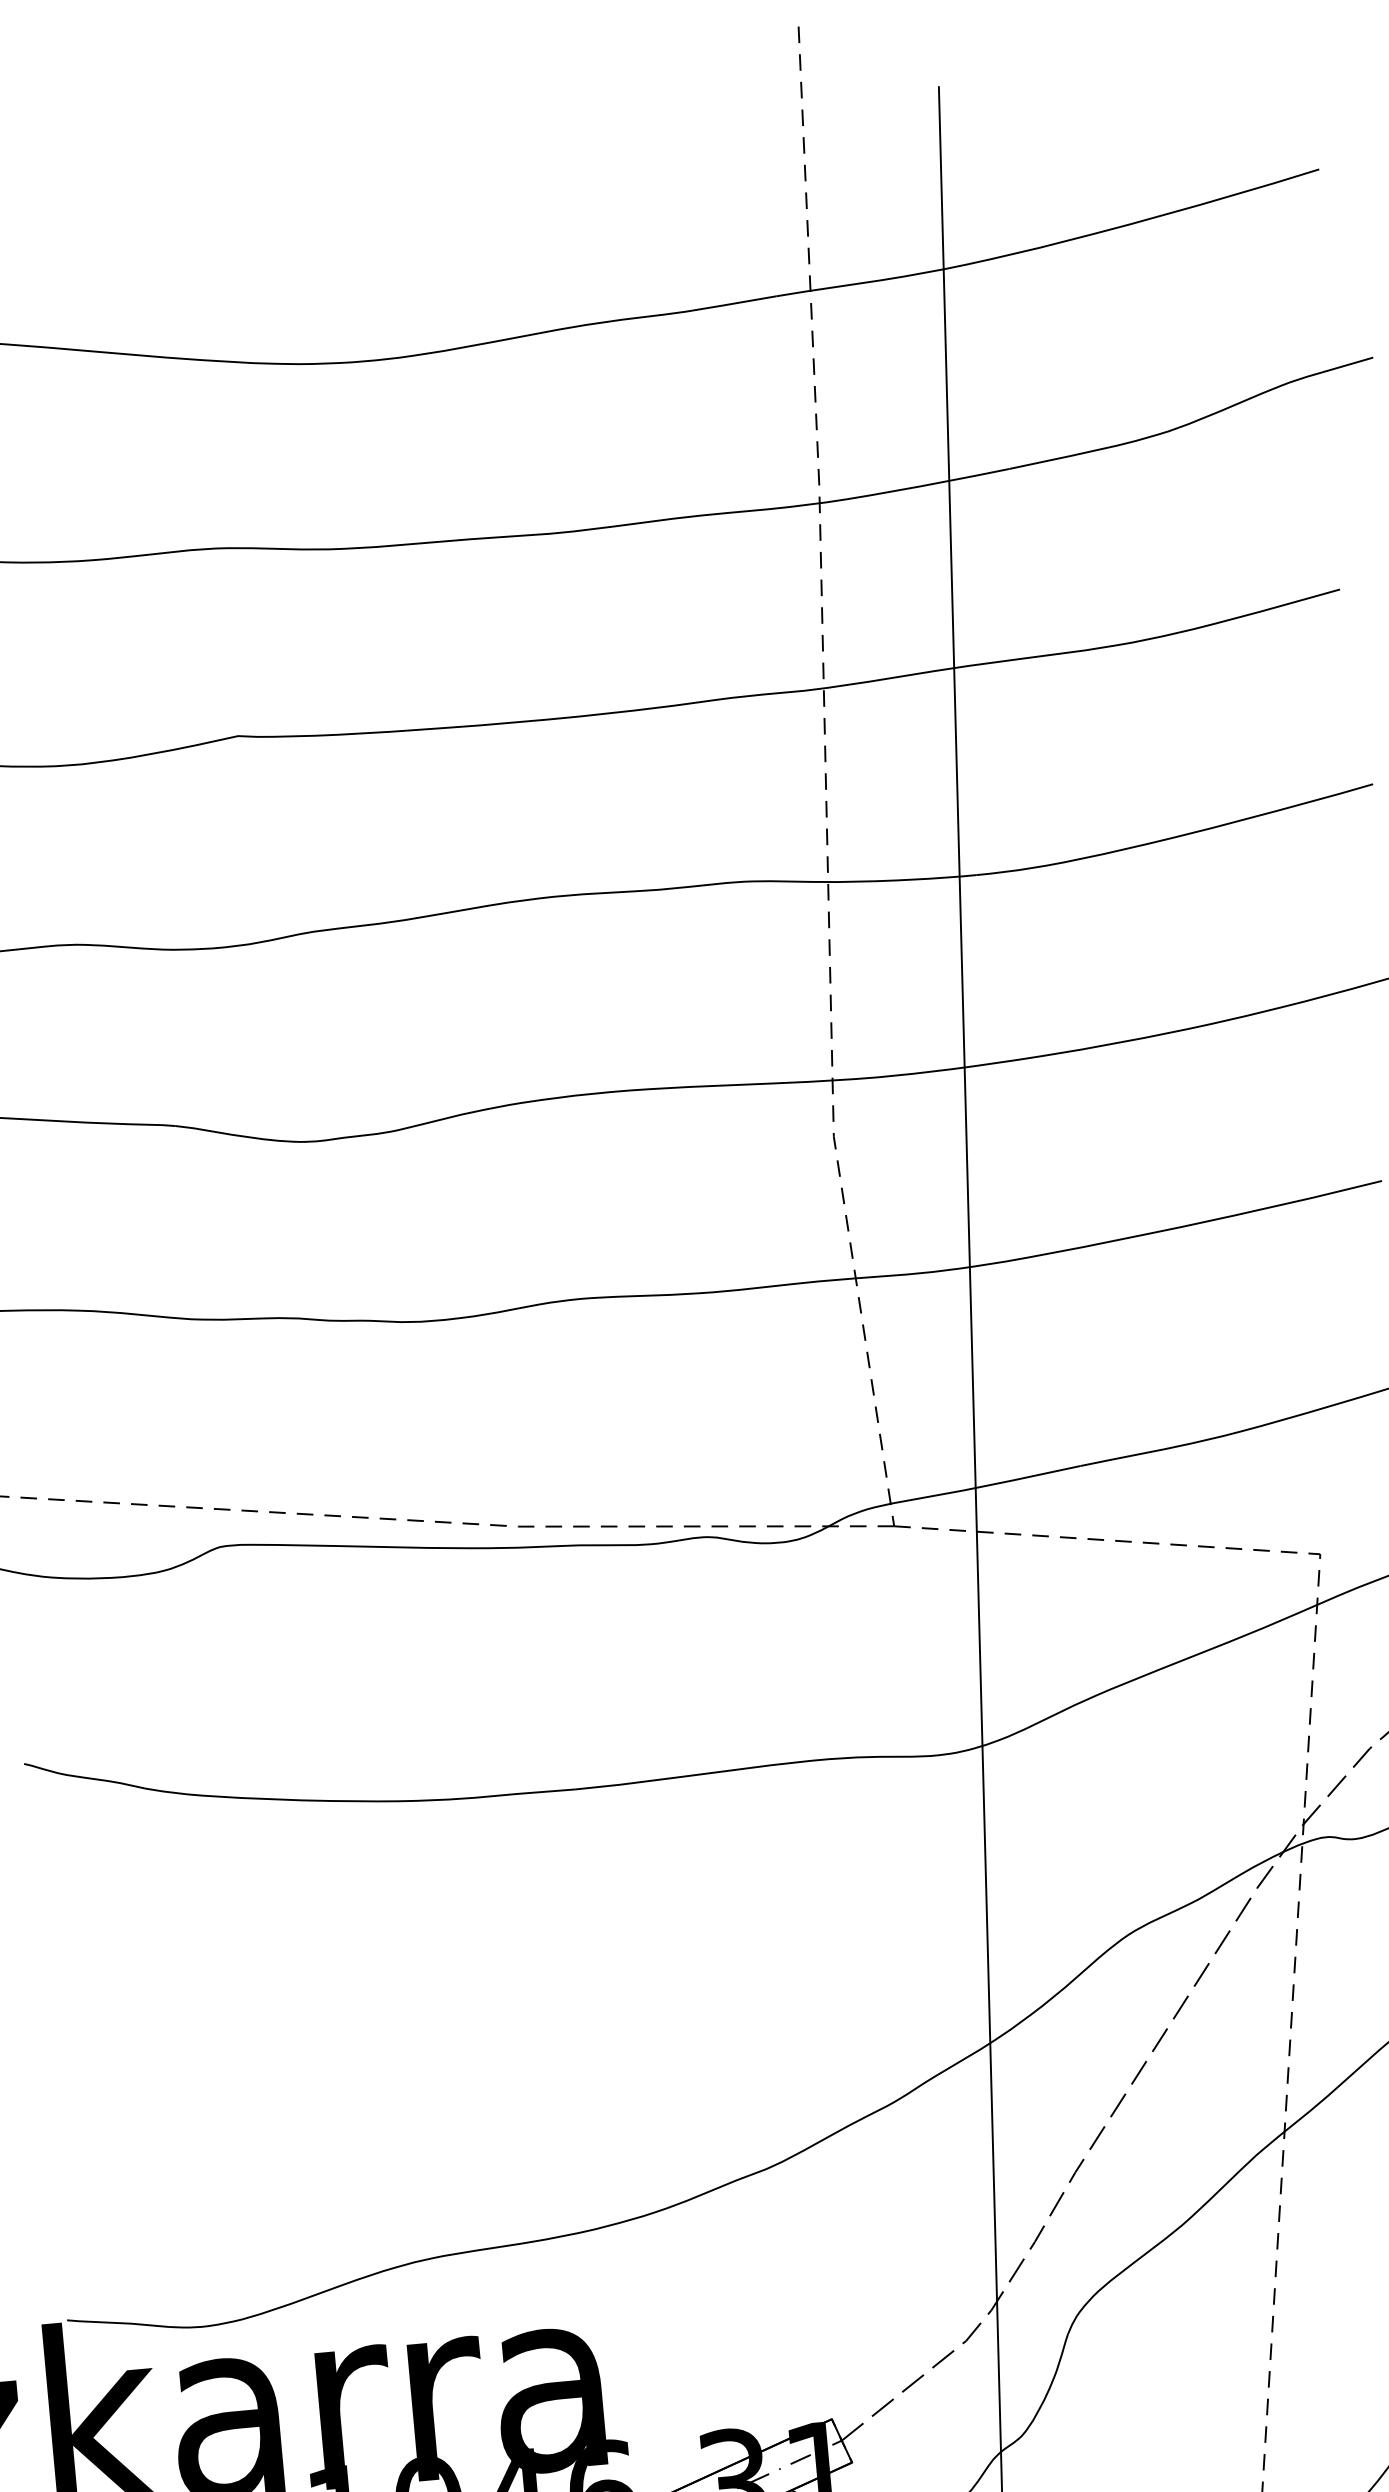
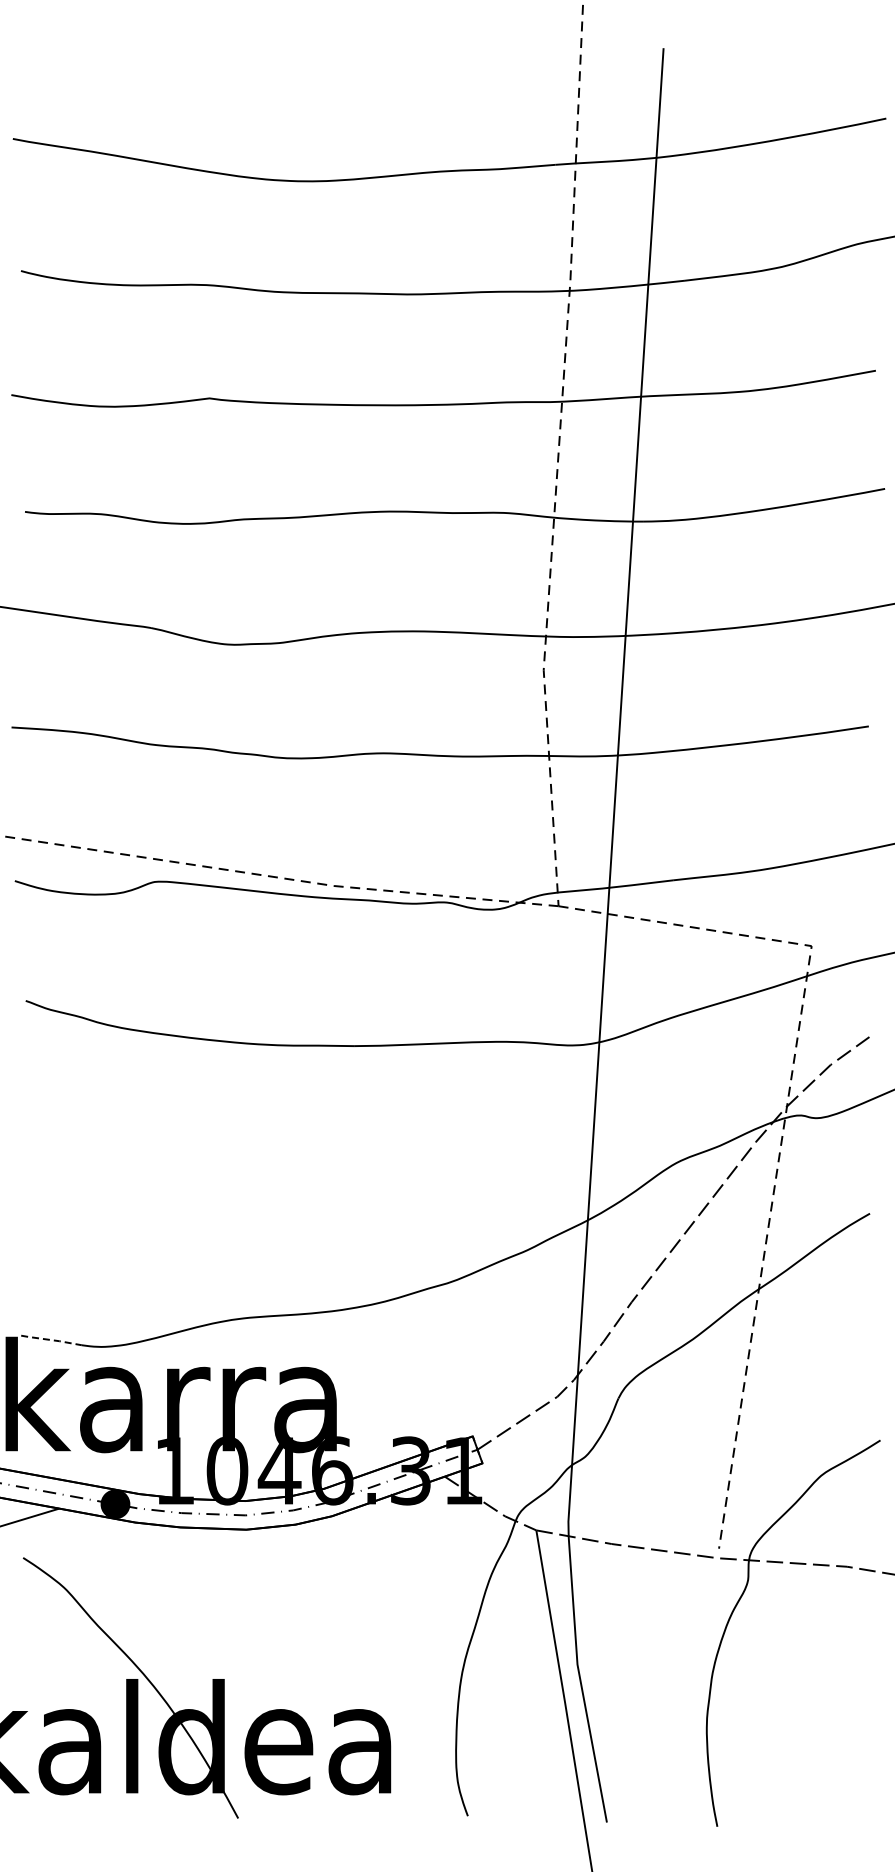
line: (118, 2323) -> (51, 1340), solid -> dashed

